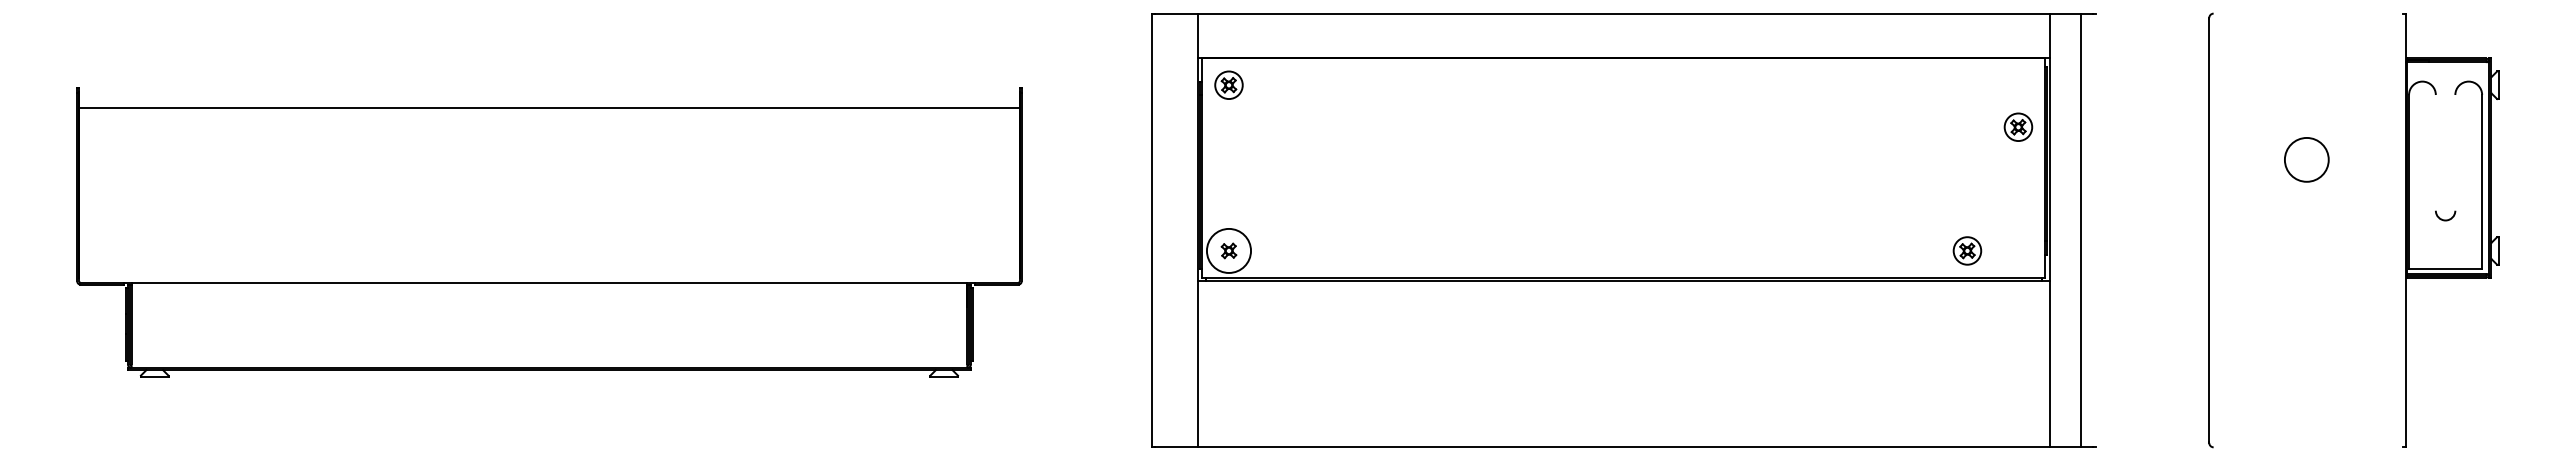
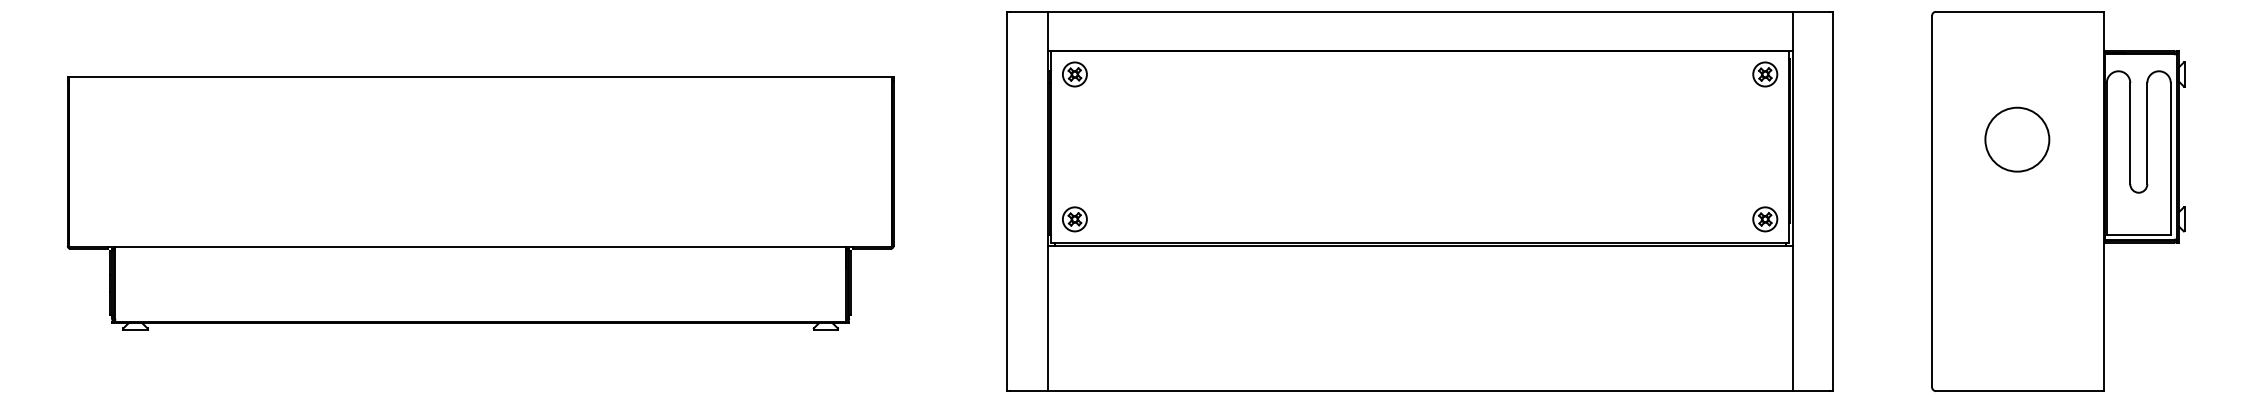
line: (2308, 13) -> (2018, 11), added
line: (549, 107) -> (480, 76), moved
part: (2018, 126) -> (1765, 73), moved
line: (2435, 152) -> (2129, 133), added
line: (2455, 152) -> (2147, 133), added
circle: (2306, 159) -> (2017, 139), size x1.67
line: (2080, 230) -> (1832, 201), moved
circle: (1228, 250) -> (1074, 218), size x0.62
part: (1967, 250) -> (1765, 218), moved
line: (2307, 447) -> (2018, 391), added

